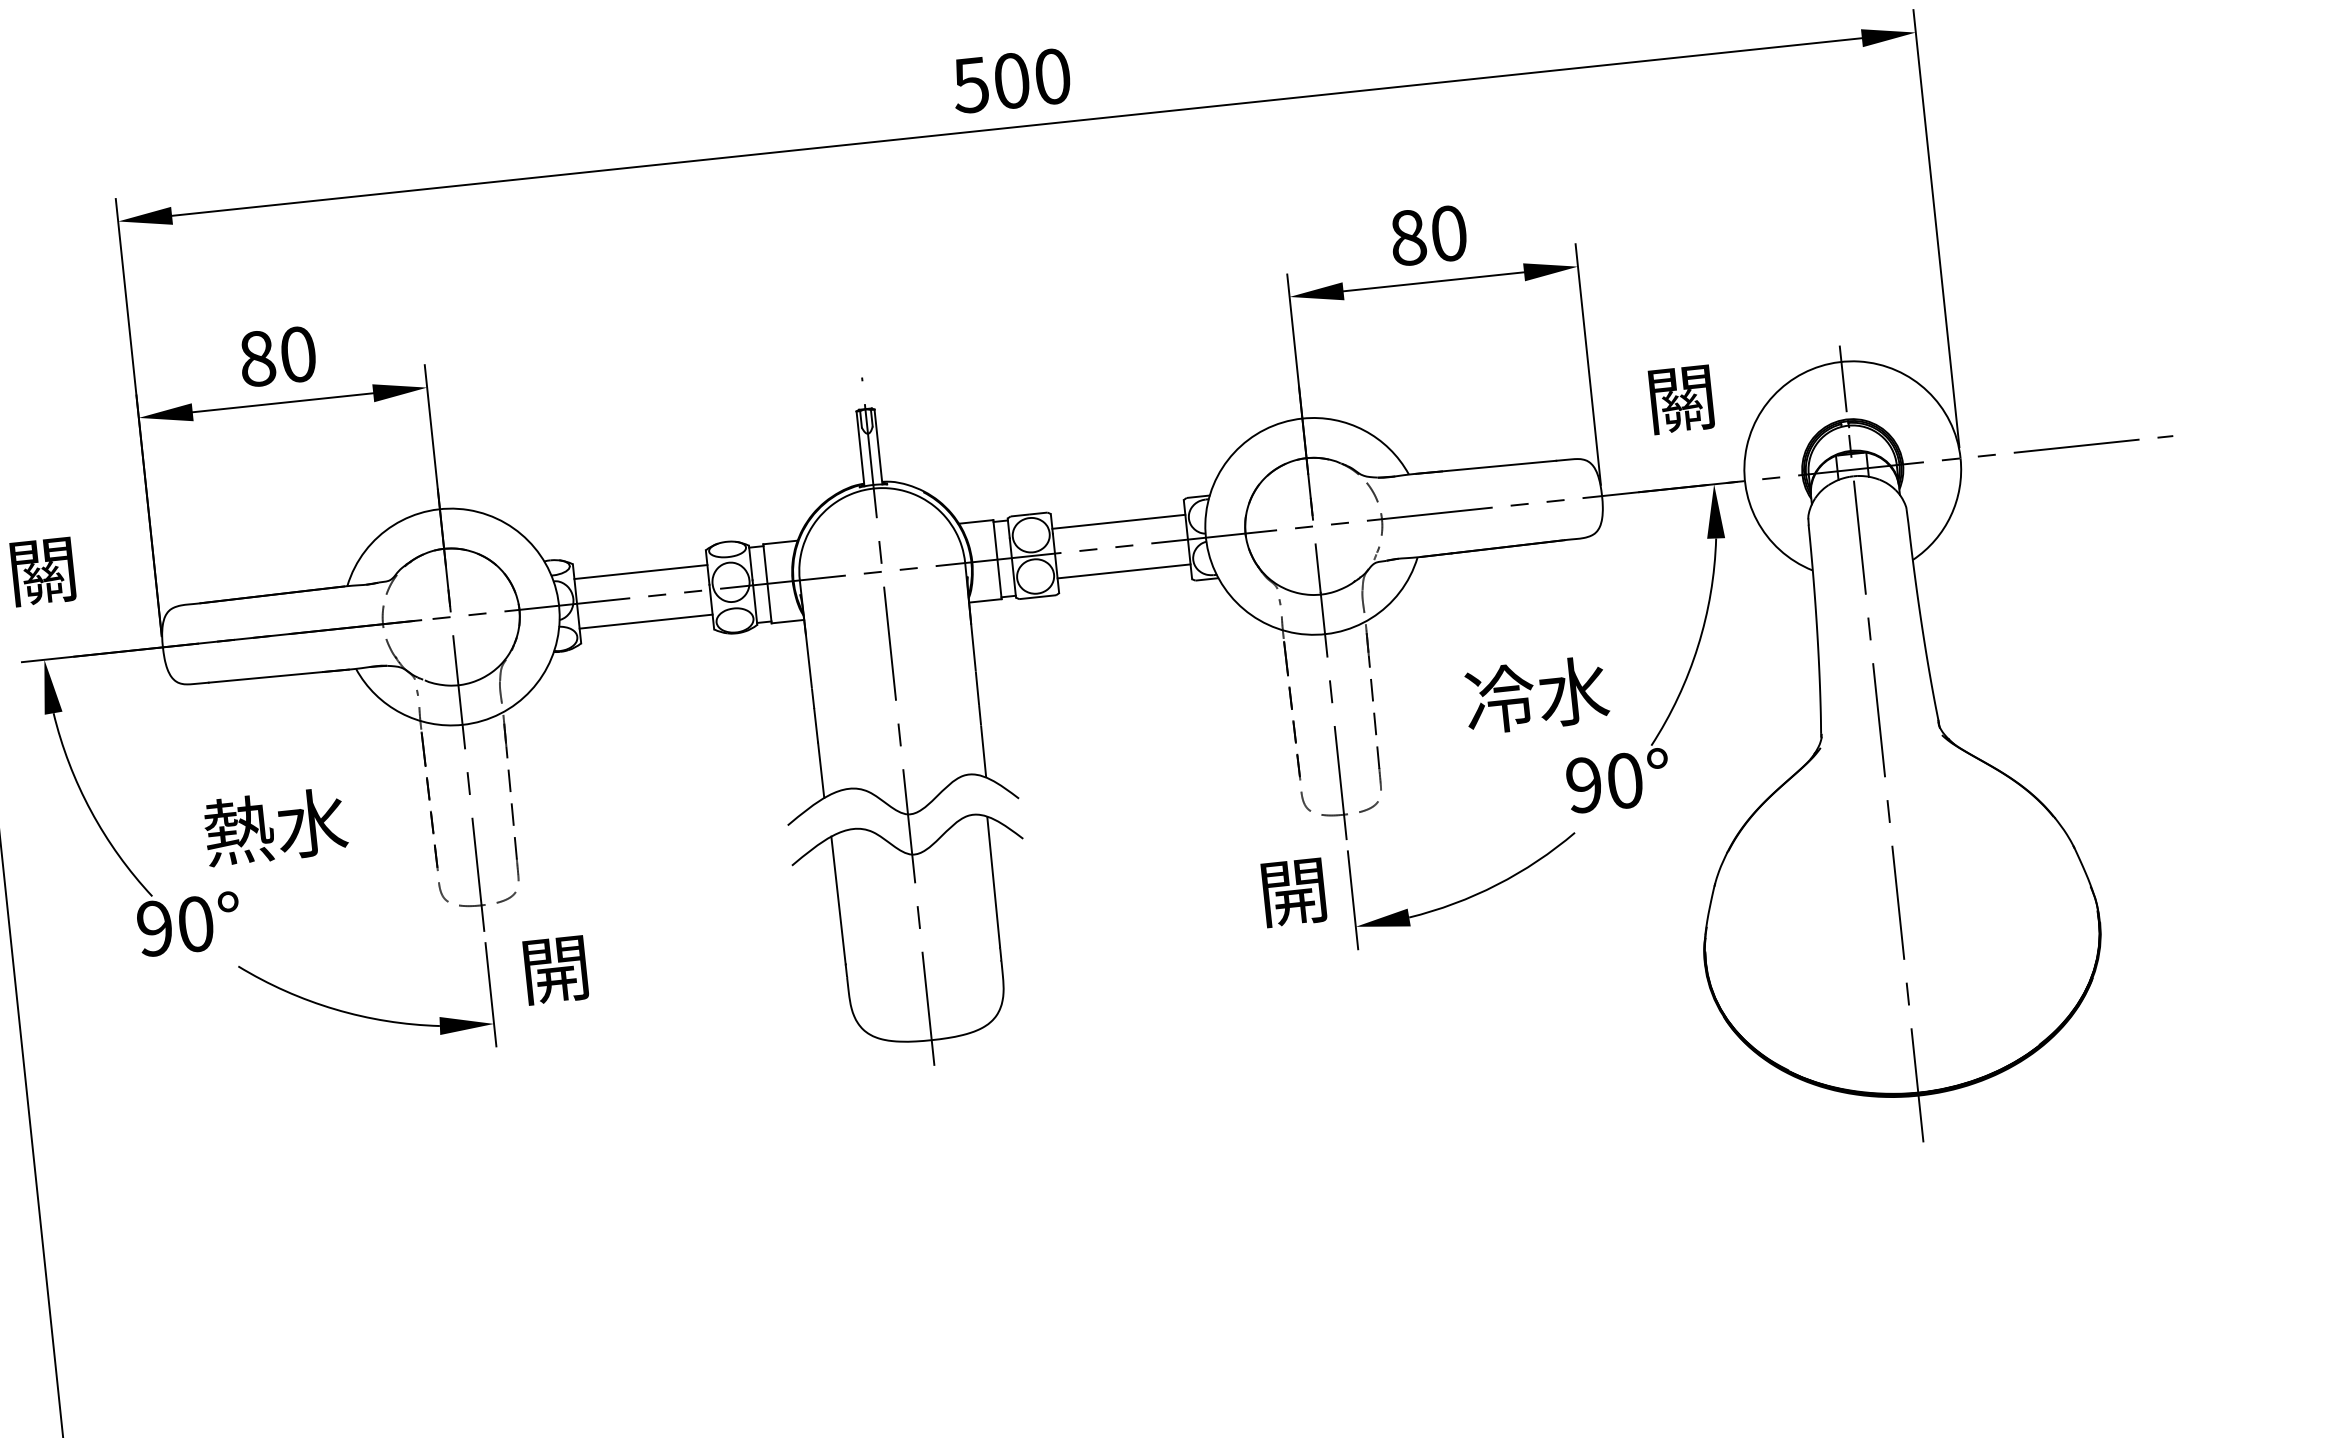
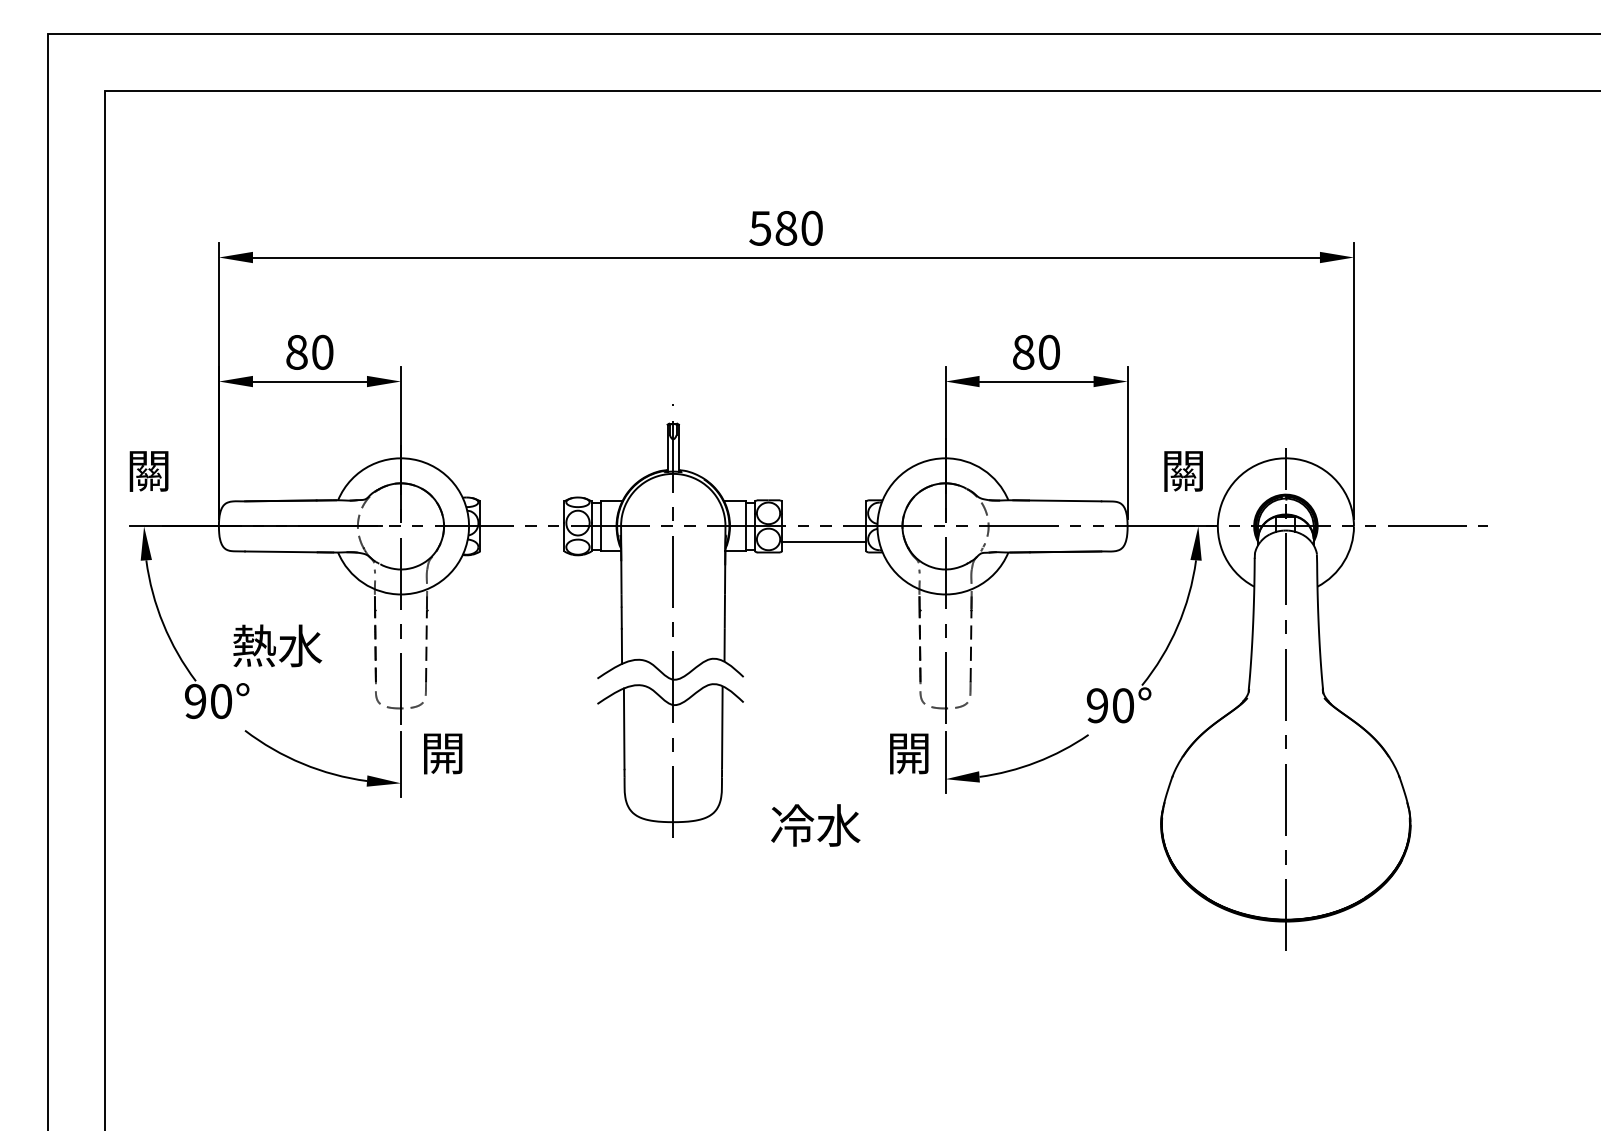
text: (1012, 79) -> (786, 227), 500 -> 580
line: (1119, 521) -> (824, 510), removed
line: (641, 571) -> (522, 510), removed
line: (646, 622) -> (522, 542), removed
text: (1536, 695) -> (815, 825), moved

